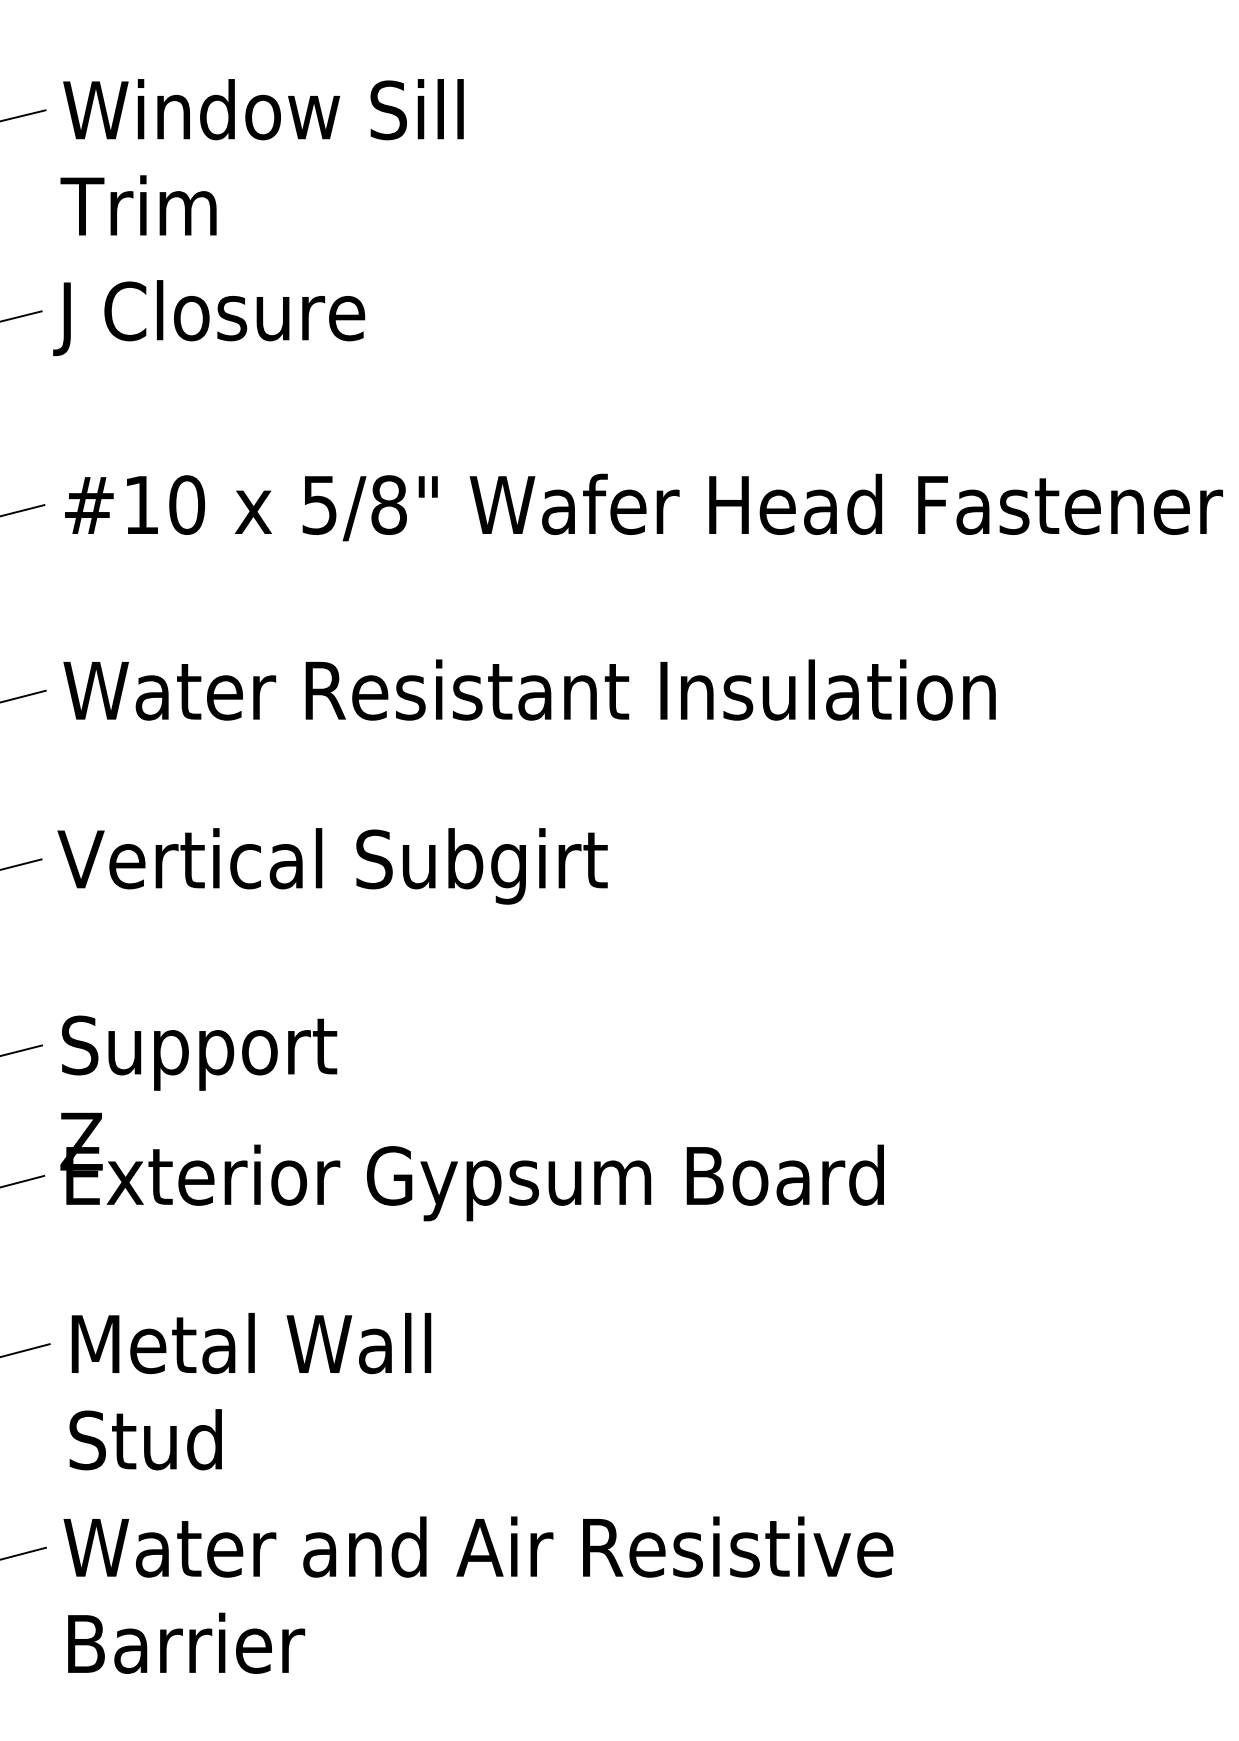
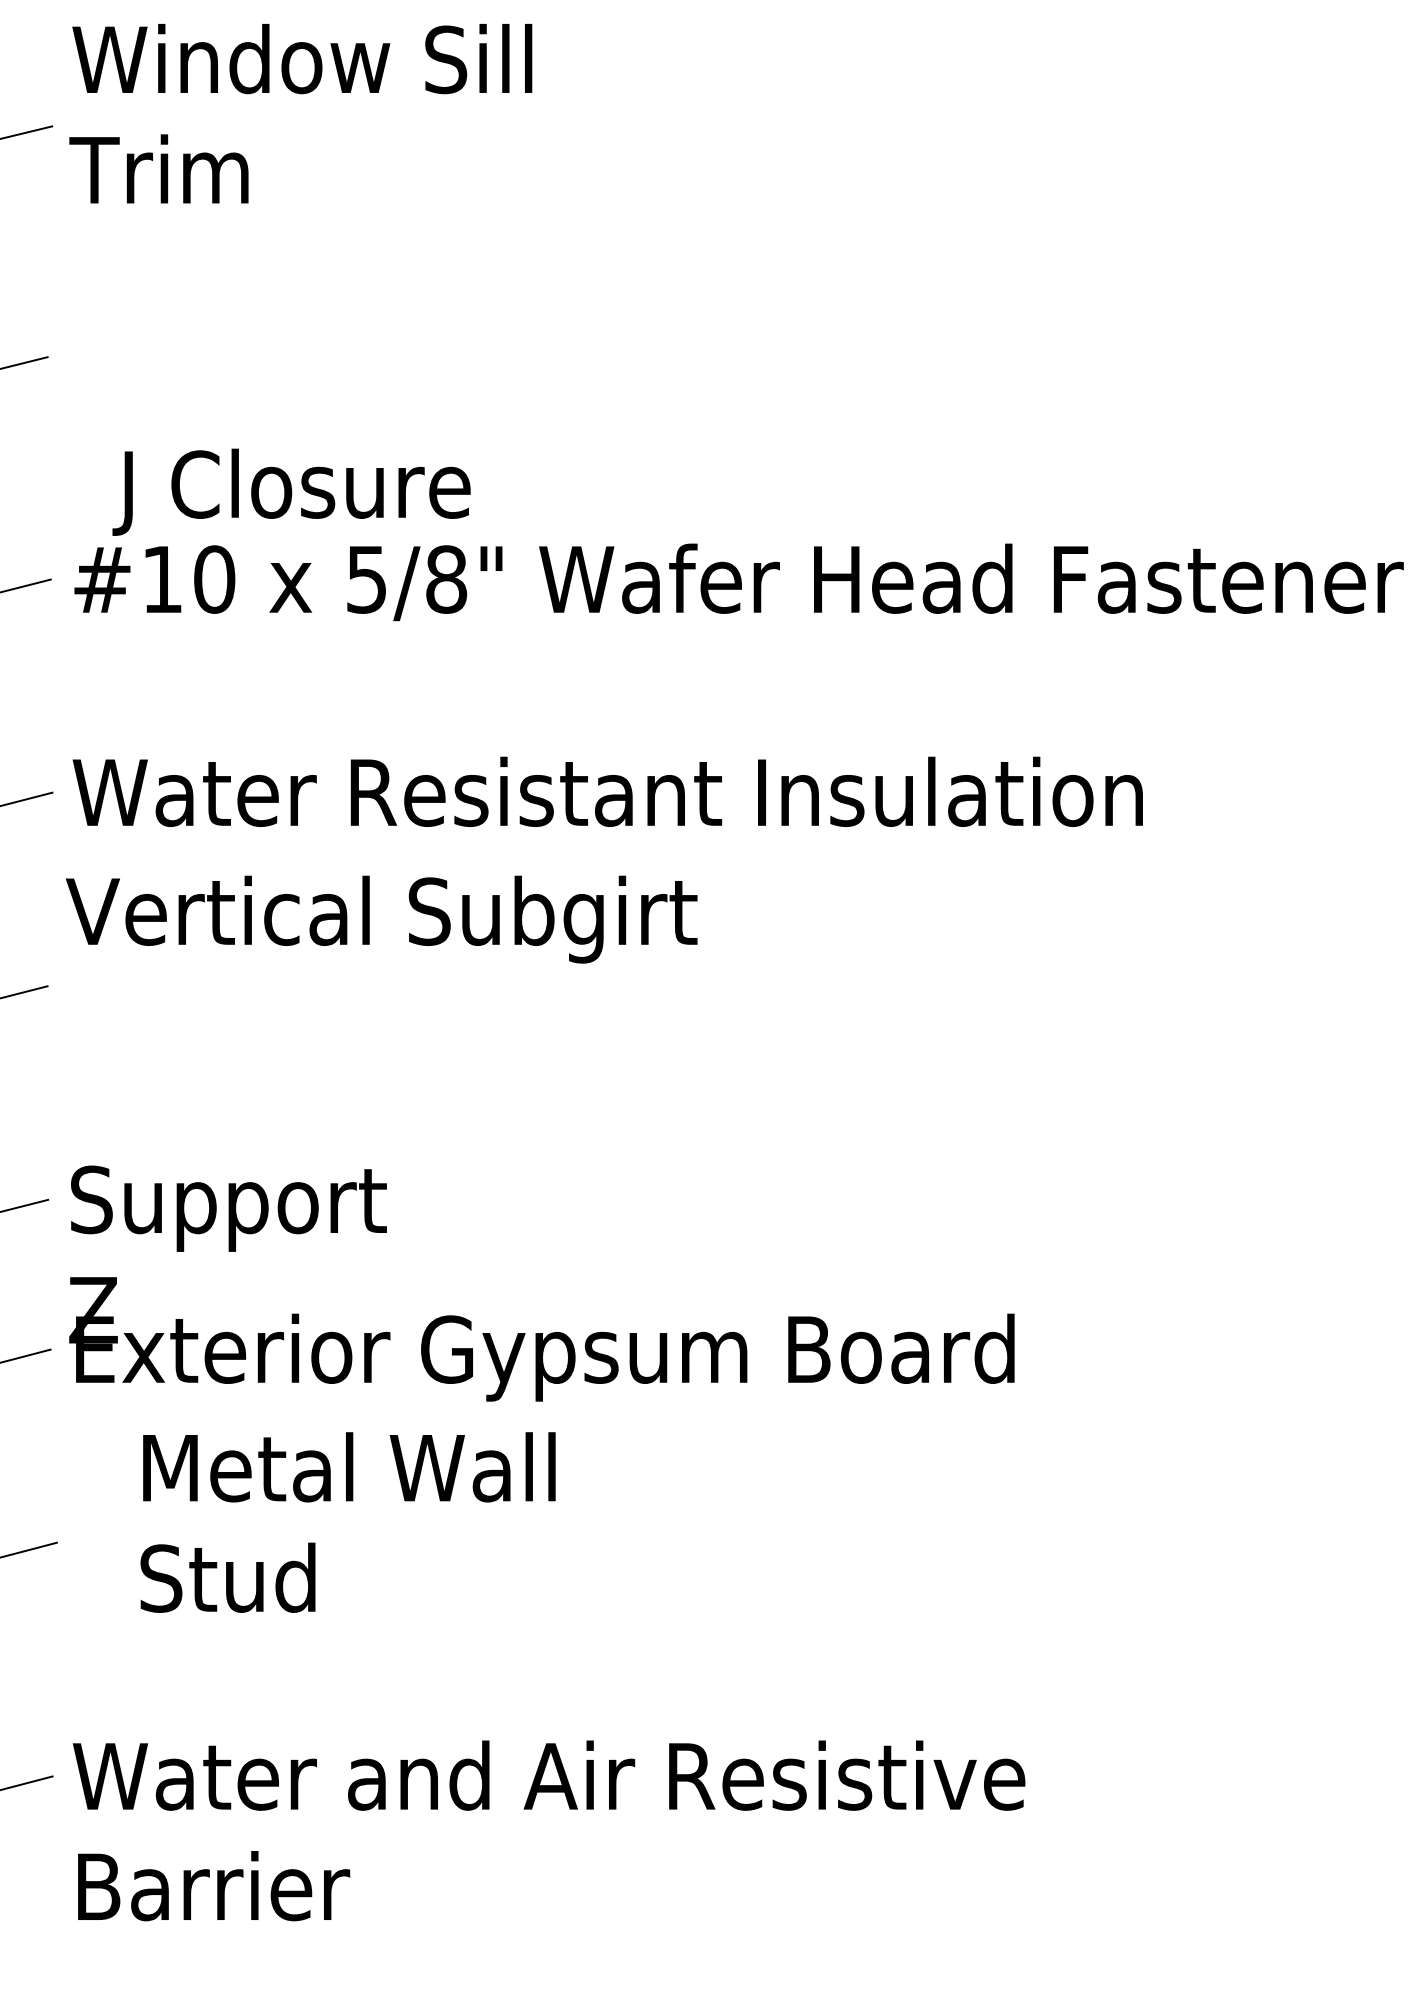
text: (261, 157) -> (300, 113), moved
text: (209, 317) -> (292, 491), moved
text: (332, 866) -> (381, 919), moved
text: (250, 1391) -> (348, 1522), moved

